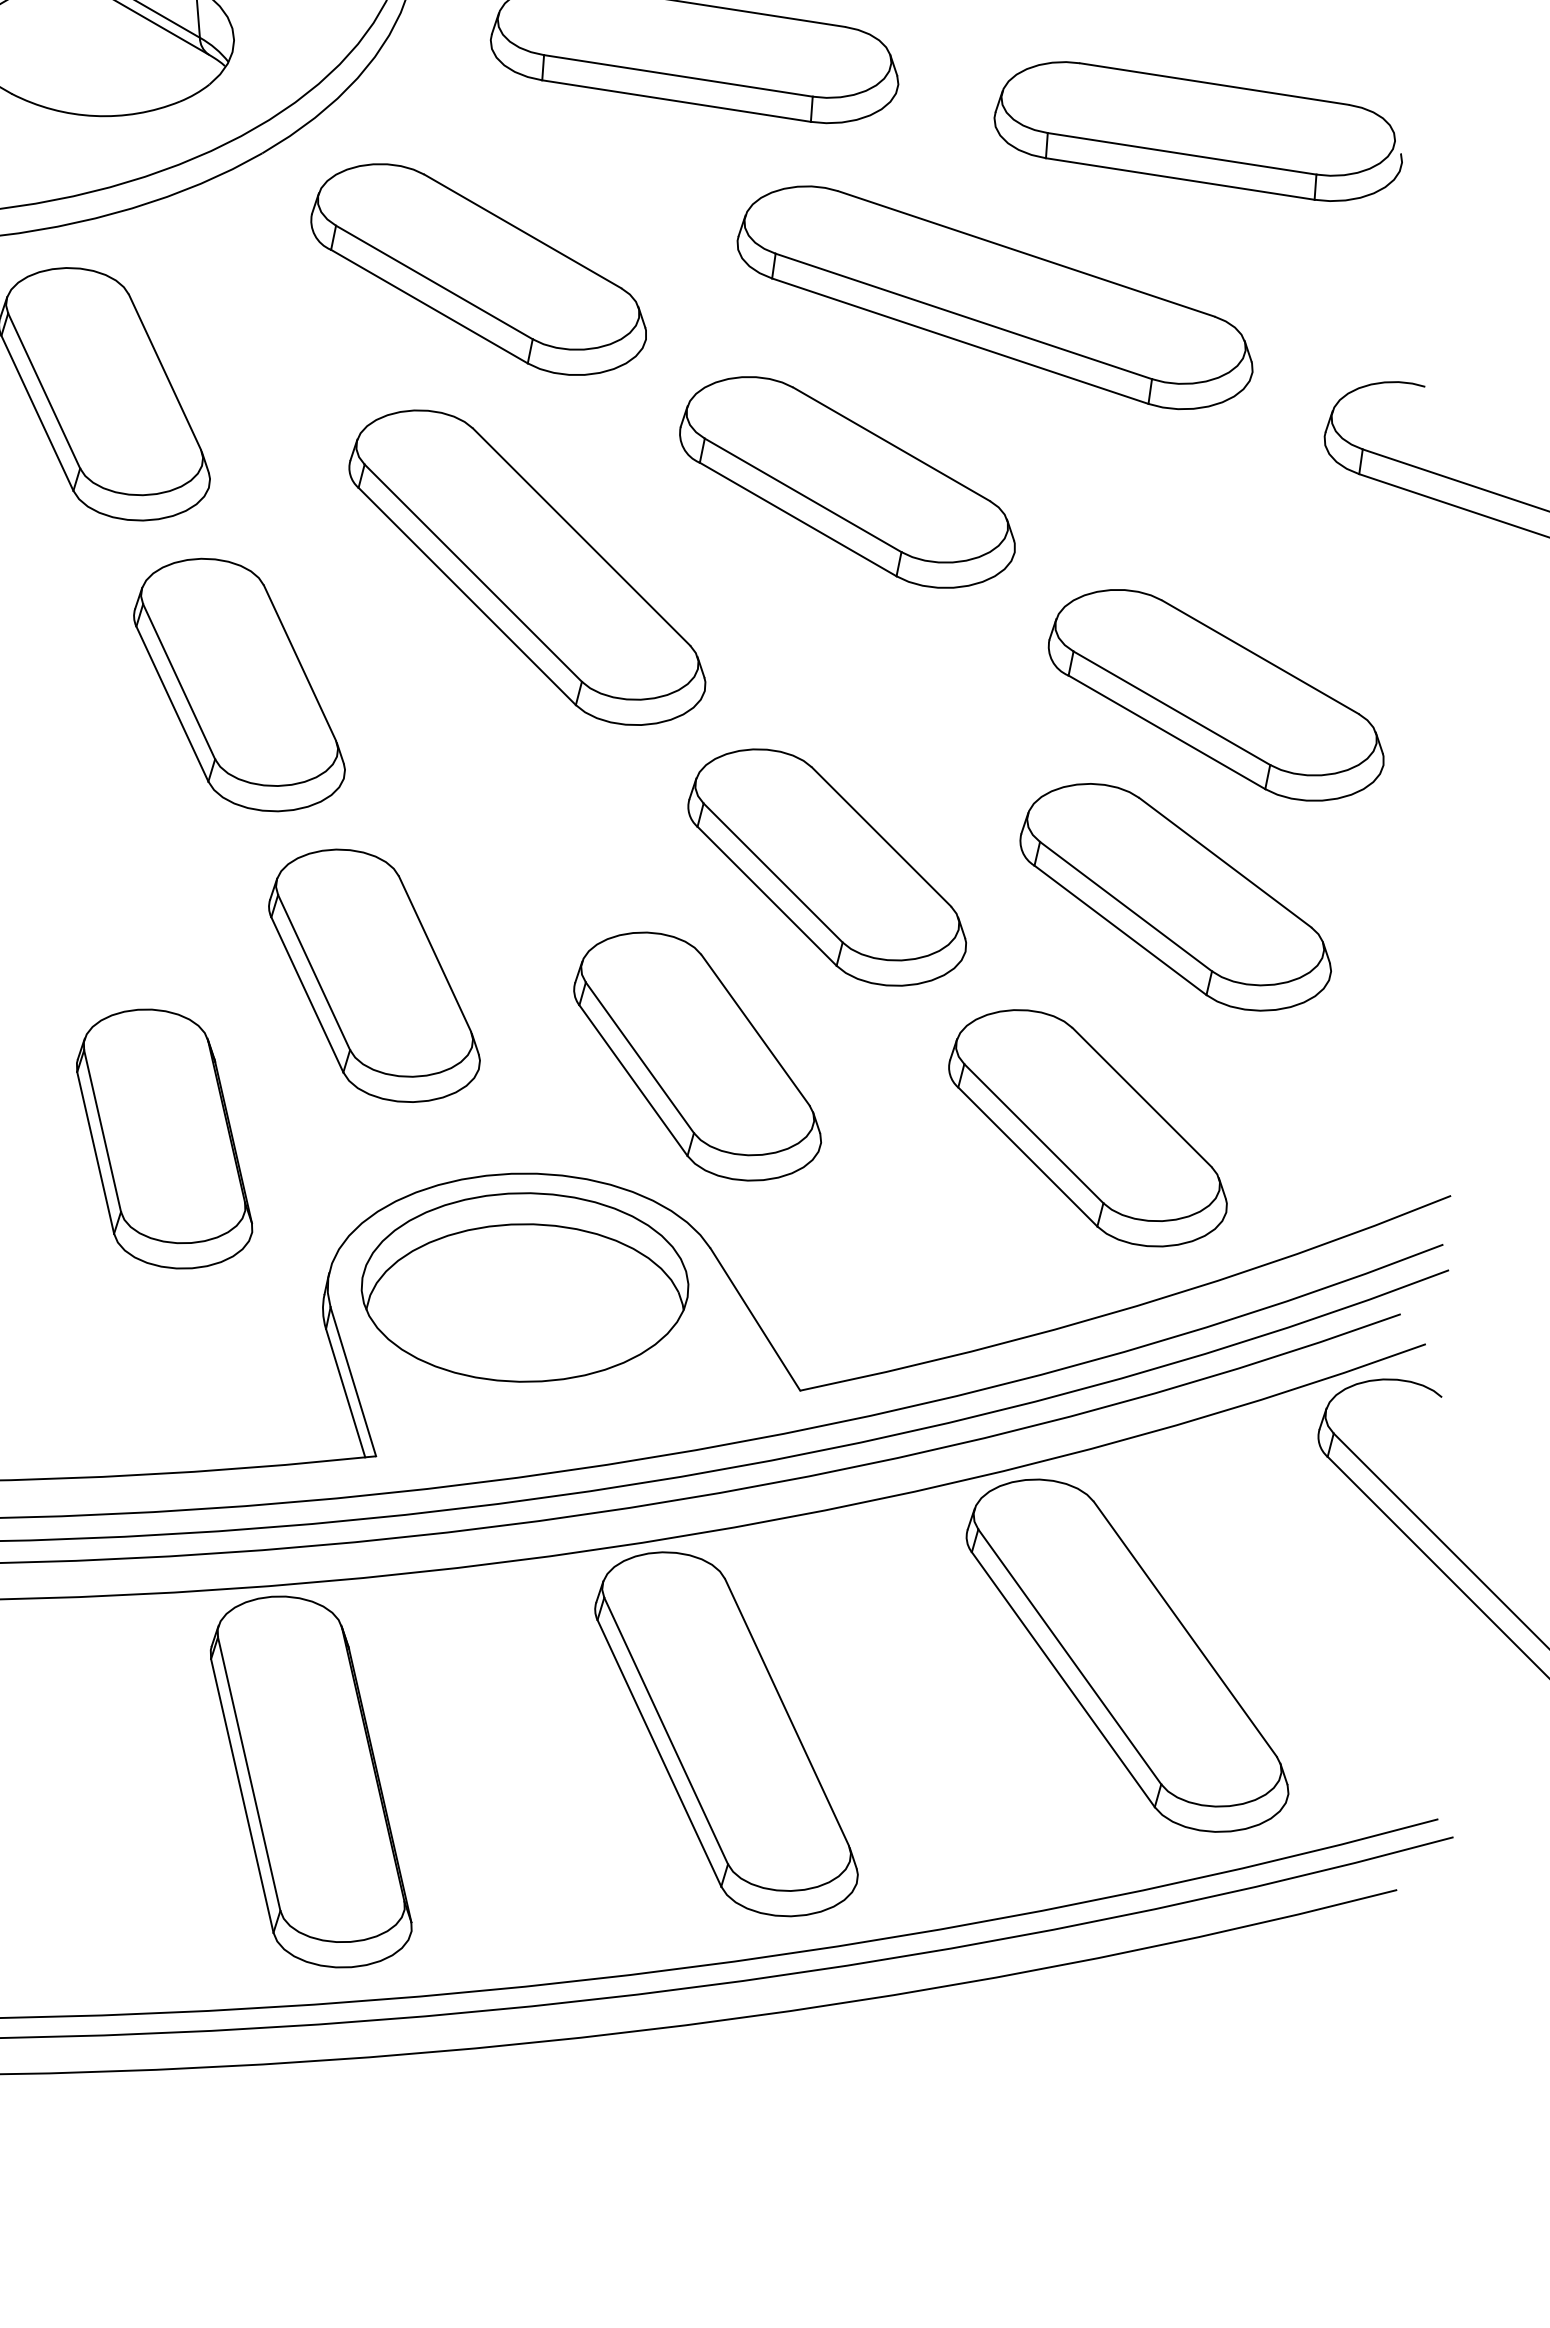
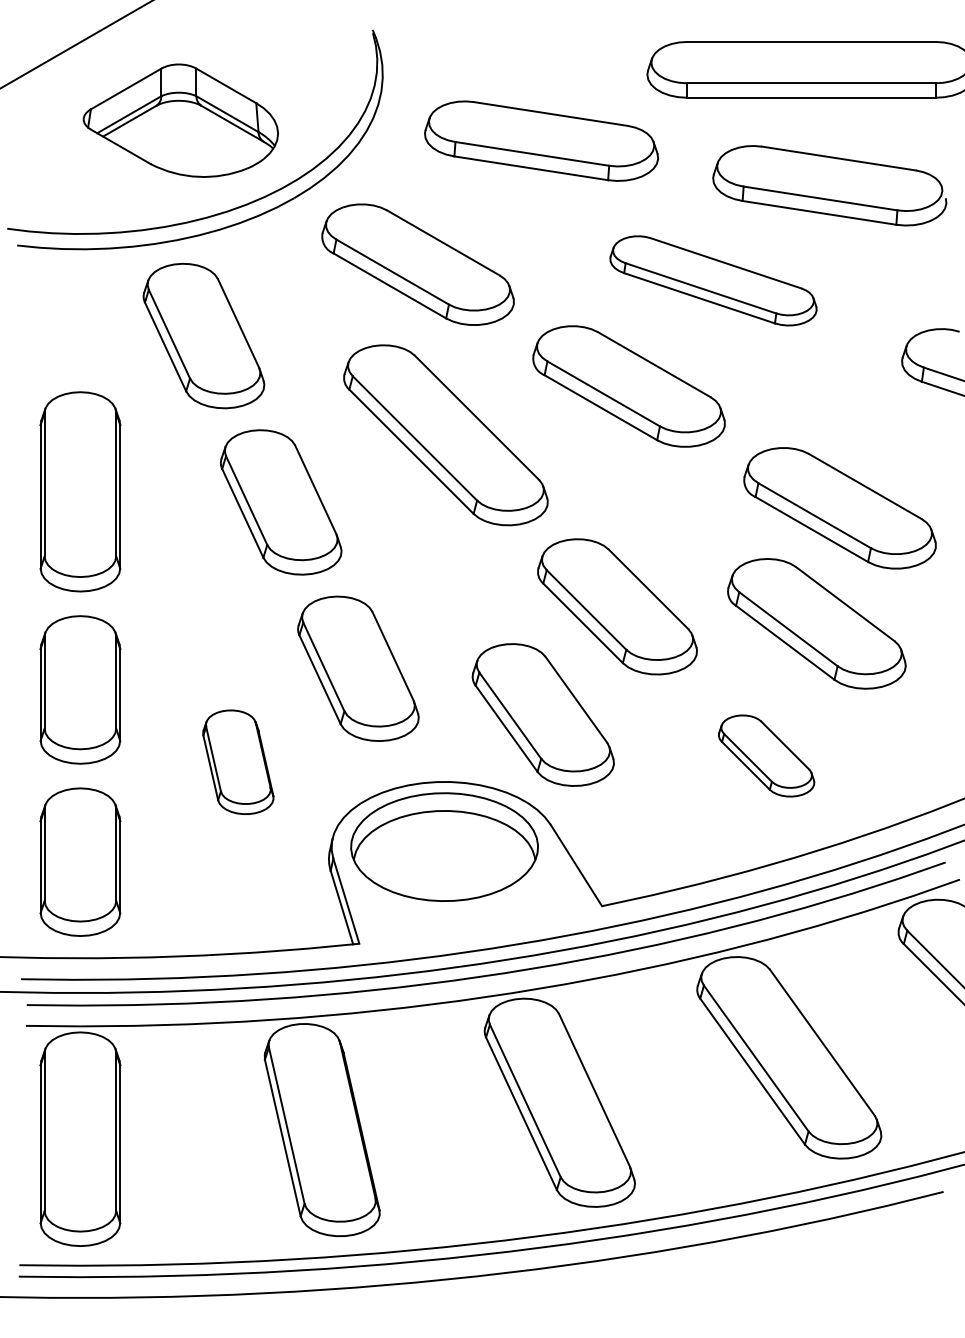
part: (995, 297) -> (713, 280), size x0.7
part: (1087, 1127) -> (766, 755), size x0.6
part: (164, 1139) -> (238, 762), size x0.7

